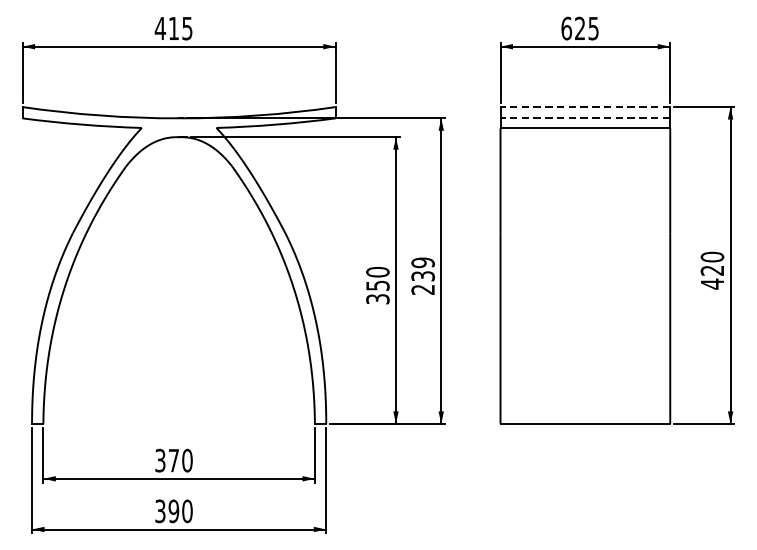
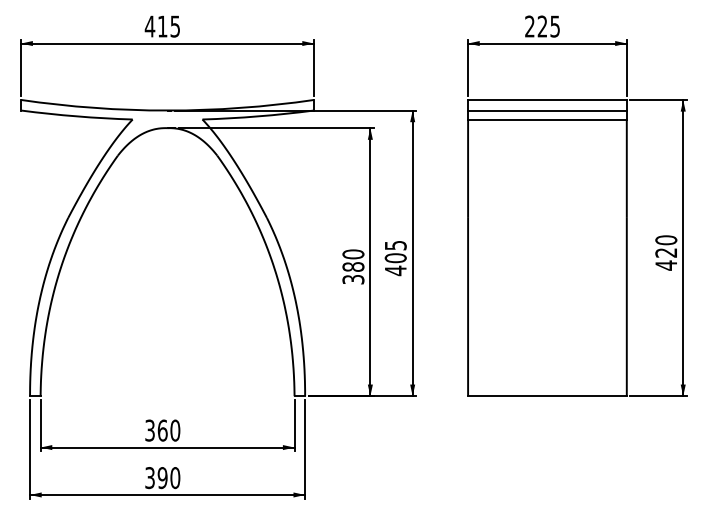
text: (566, 28) -> (529, 26), 625 -> 225
line: (584, 106) -> (546, 99), dashed -> solid
line: (584, 118) -> (546, 110), dashed -> solid
text: (422, 276) -> (395, 258), 239 -> 405
text: (377, 285) -> (353, 266), 350 -> 380
text: (173, 460) -> (162, 430), 370 -> 360

